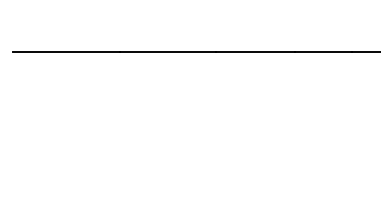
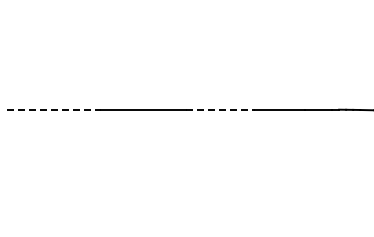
line: (67, 51) -> (54, 109), solid -> dashed
line: (255, 51) -> (220, 109), solid -> dashed

